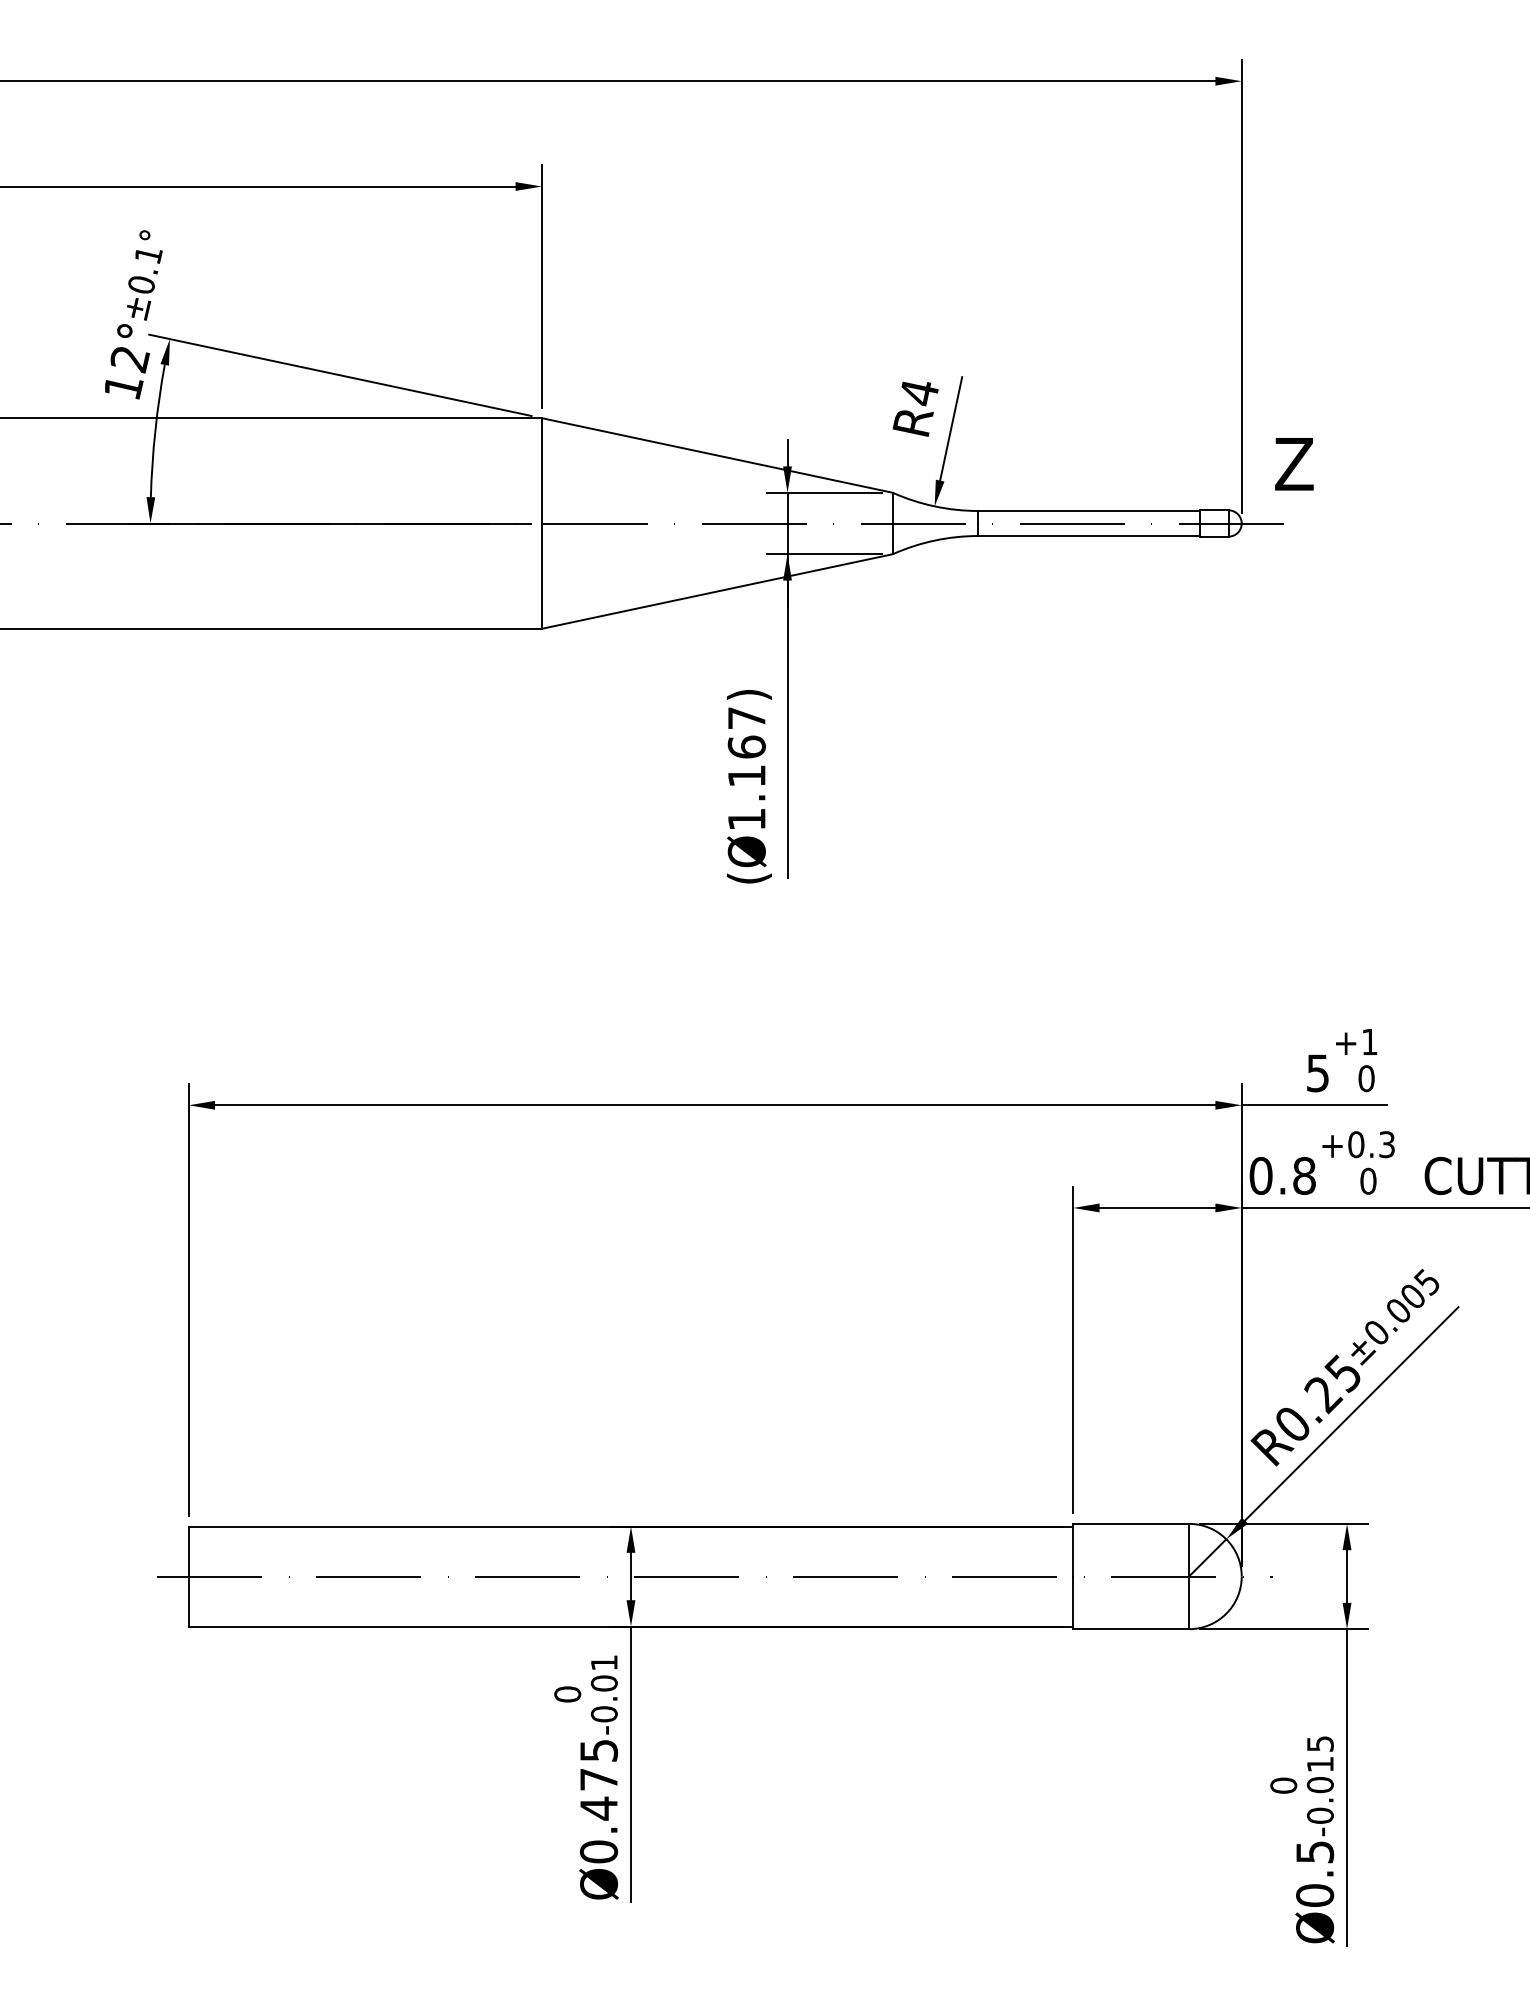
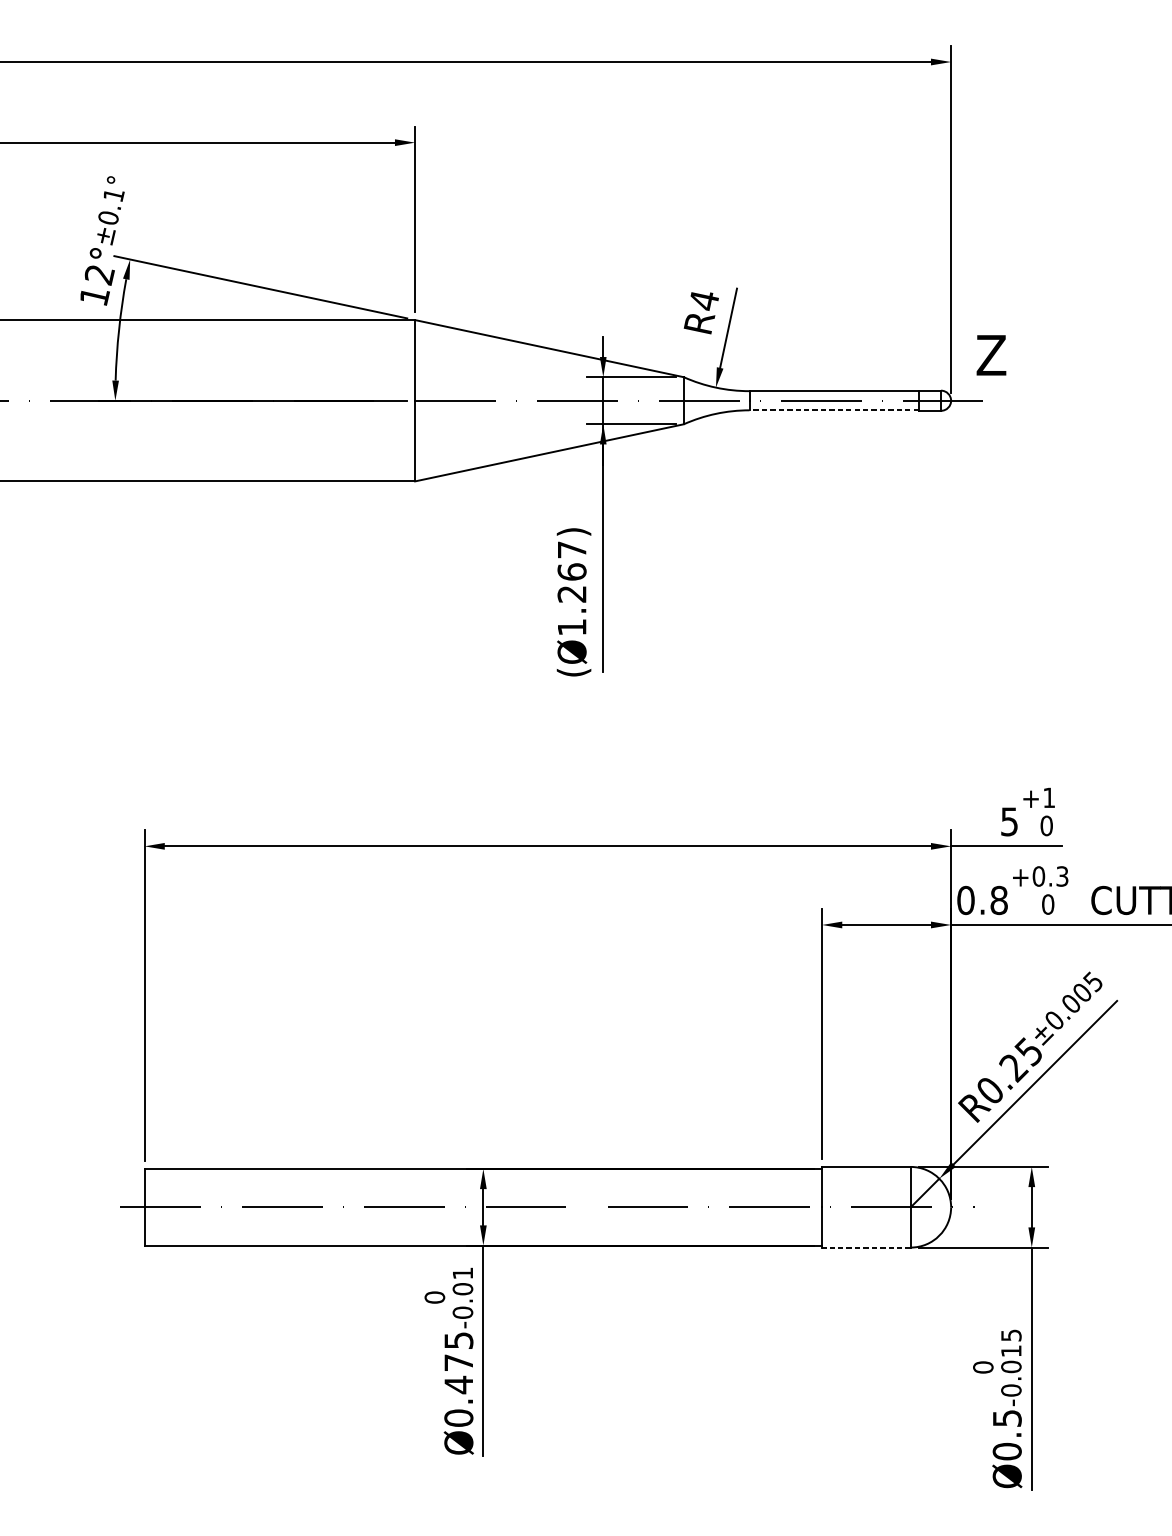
line: (1089, 536) -> (834, 410), solid -> dashed
text: (746, 776) -> (571, 594), (Ø1.167) -> (Ø1.267)
line: (1131, 1629) -> (866, 1247), solid -> dashed

